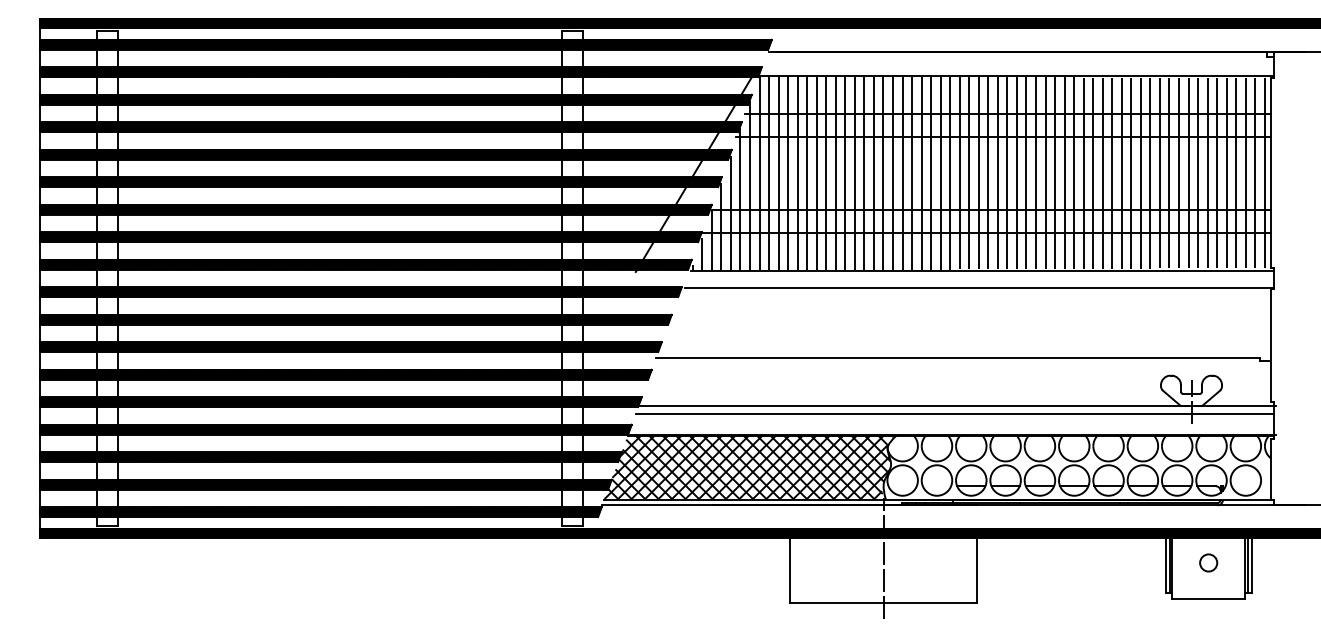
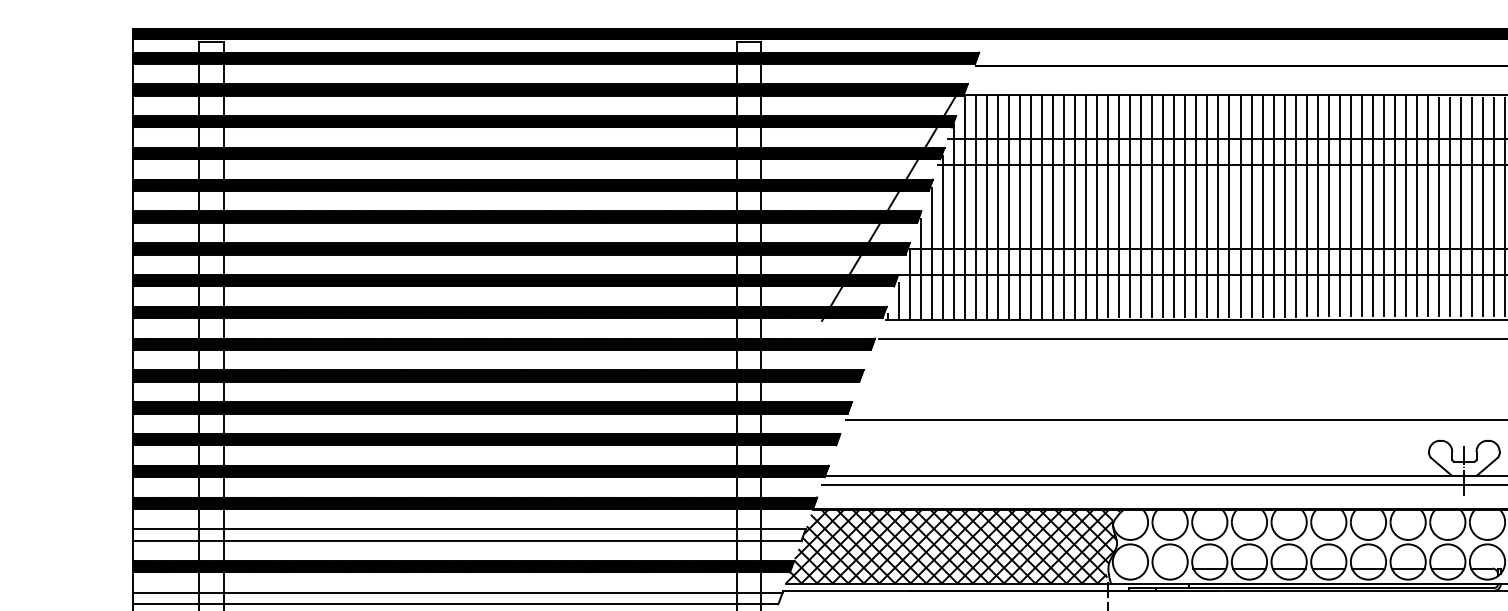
hatch: (330, 457) -> (469, 535), removed
hatch: (320, 512) -> (457, 598), removed

